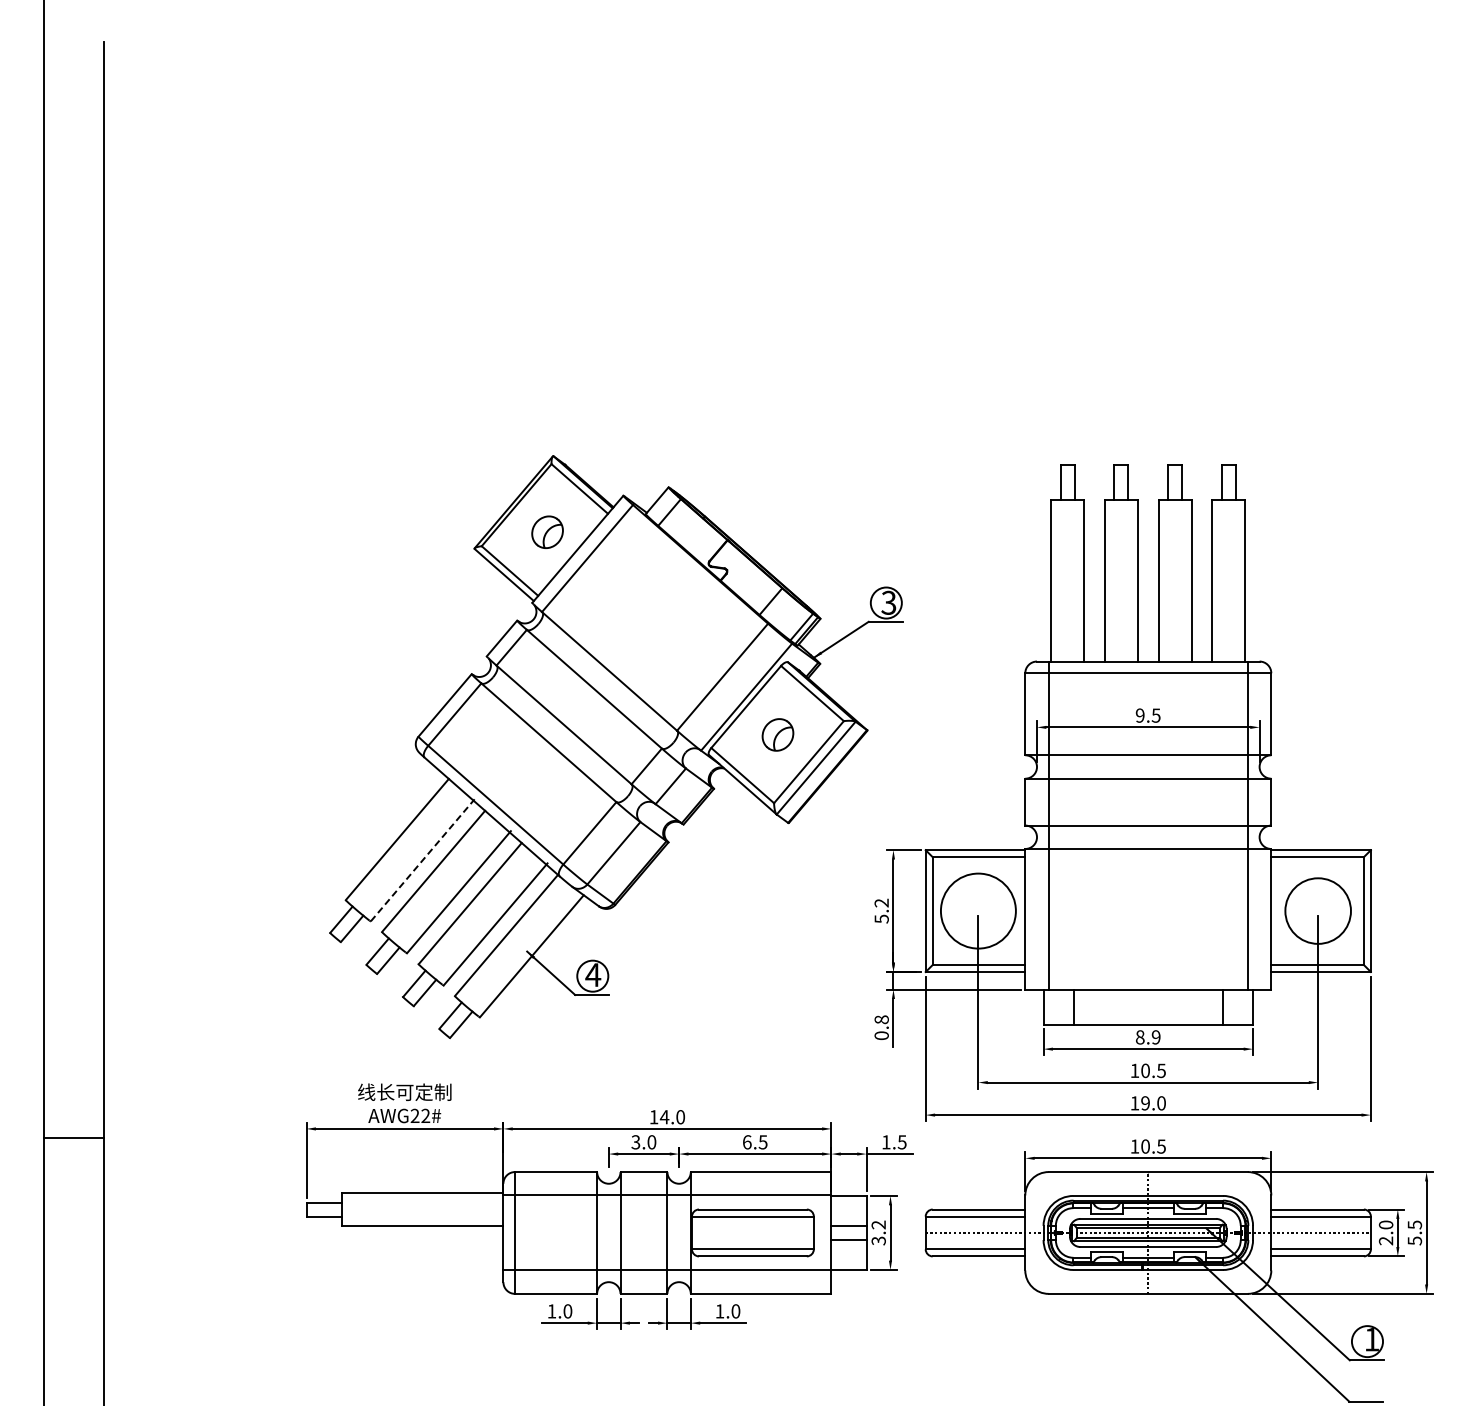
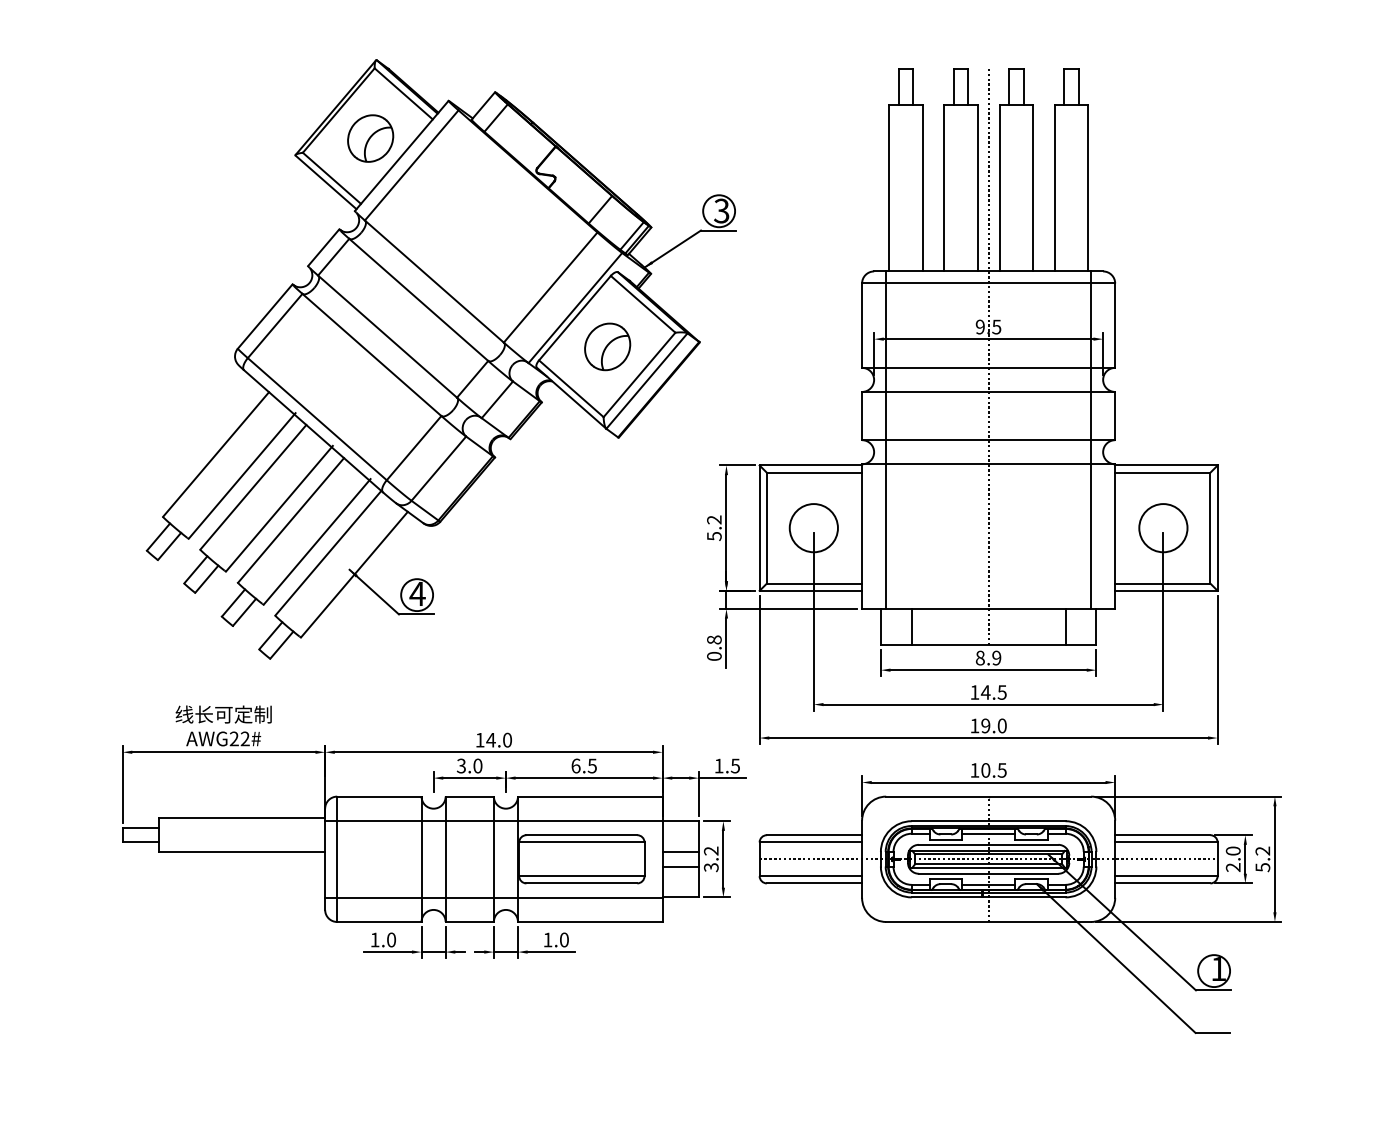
part: (547, 531) -> (370, 137), size x1.43
part: (777, 734) -> (607, 346), size x1.43
line: (1148, 744) -> (988, 356), added
line: (423, 859) -> (242, 475), dashed -> solid
circle: (978, 910) -> (813, 527), size x0.62
circle: (1317, 910) -> (1162, 527), size x0.71
text: (1145, 1070) -> (985, 692), 10.5 -> 14.5
text: (1414, 1224) -> (1262, 850), 5.5 -> 5.2

